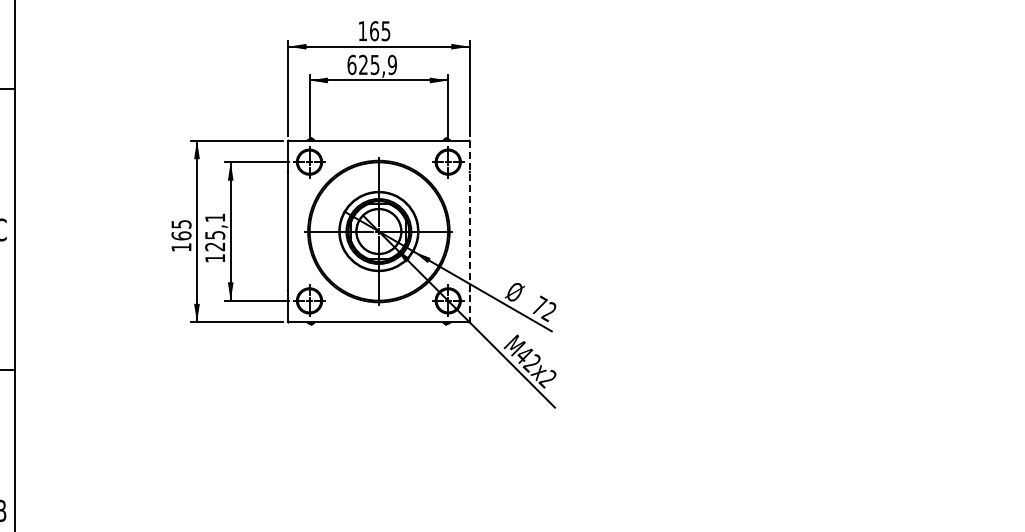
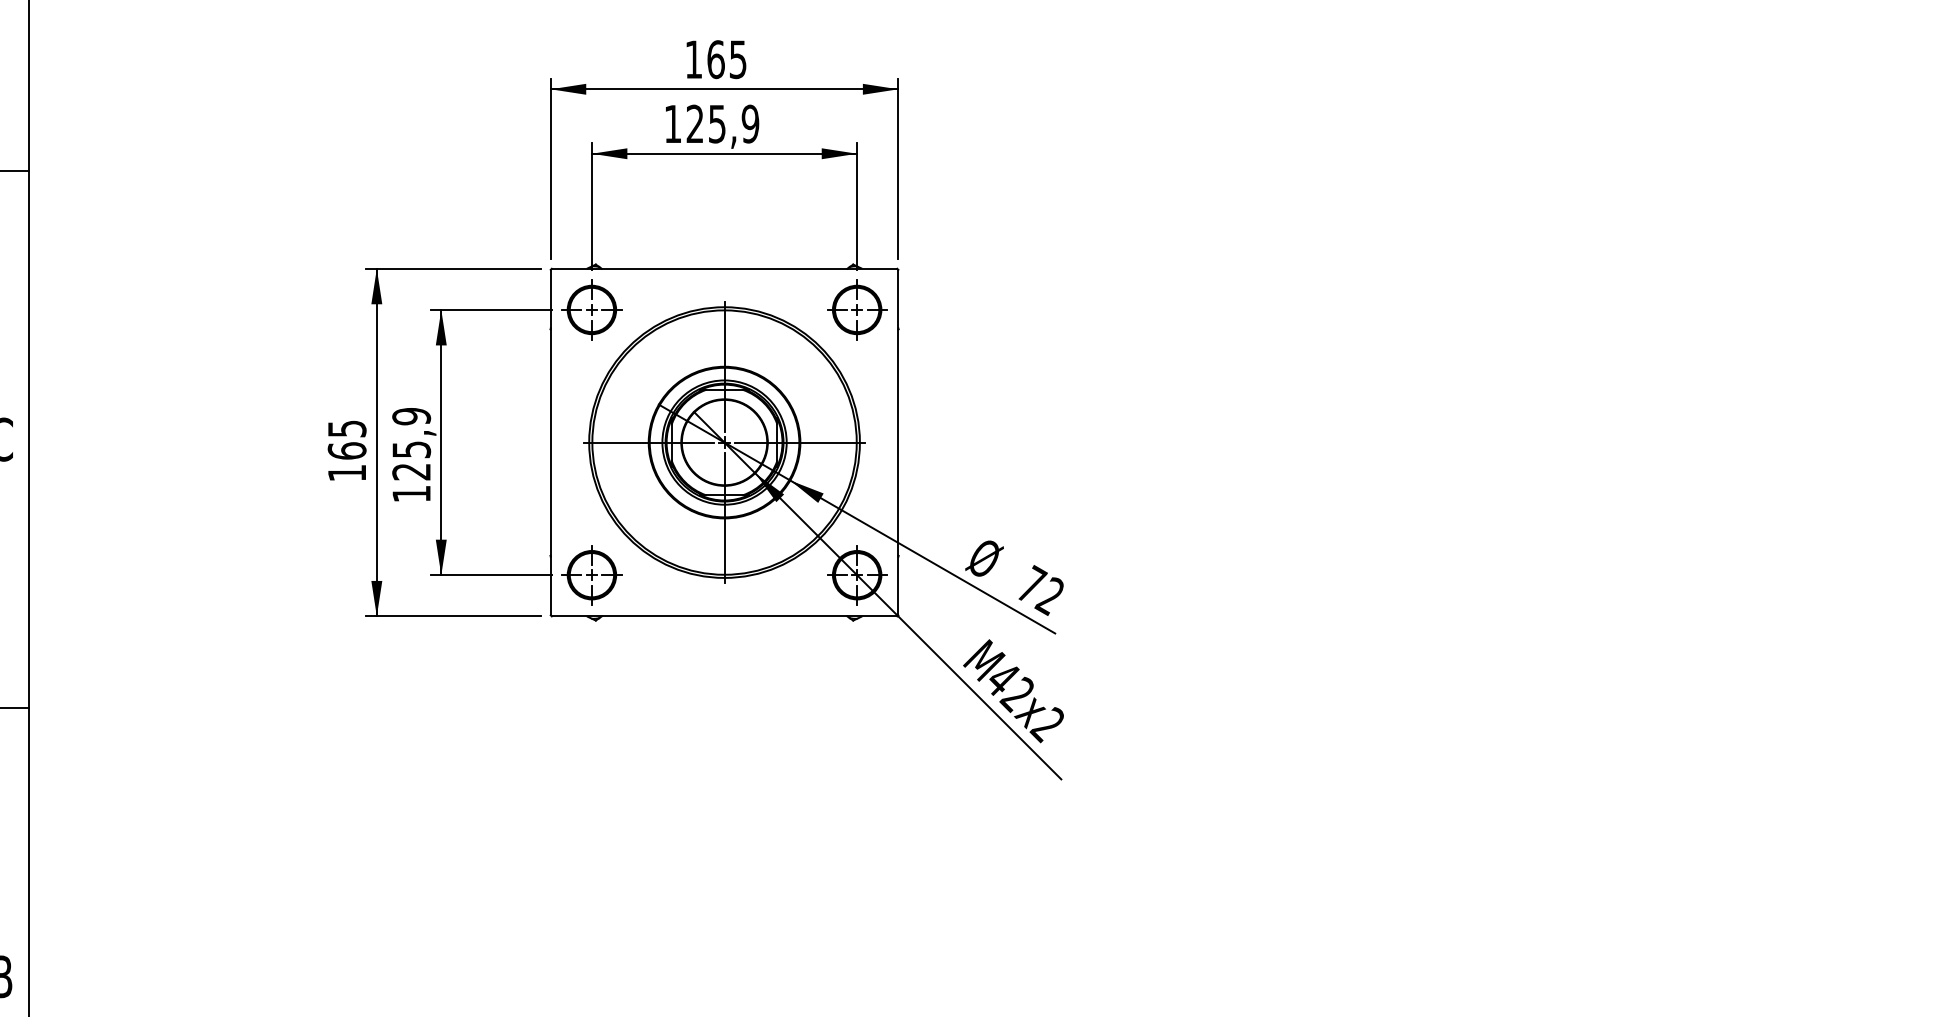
text: (351, 64) -> (672, 123), 625,9 -> 125,9
text: (215, 217) -> (412, 415), 125,1 -> 125,9
line: (469, 232) -> (897, 444), dashed -> solid

